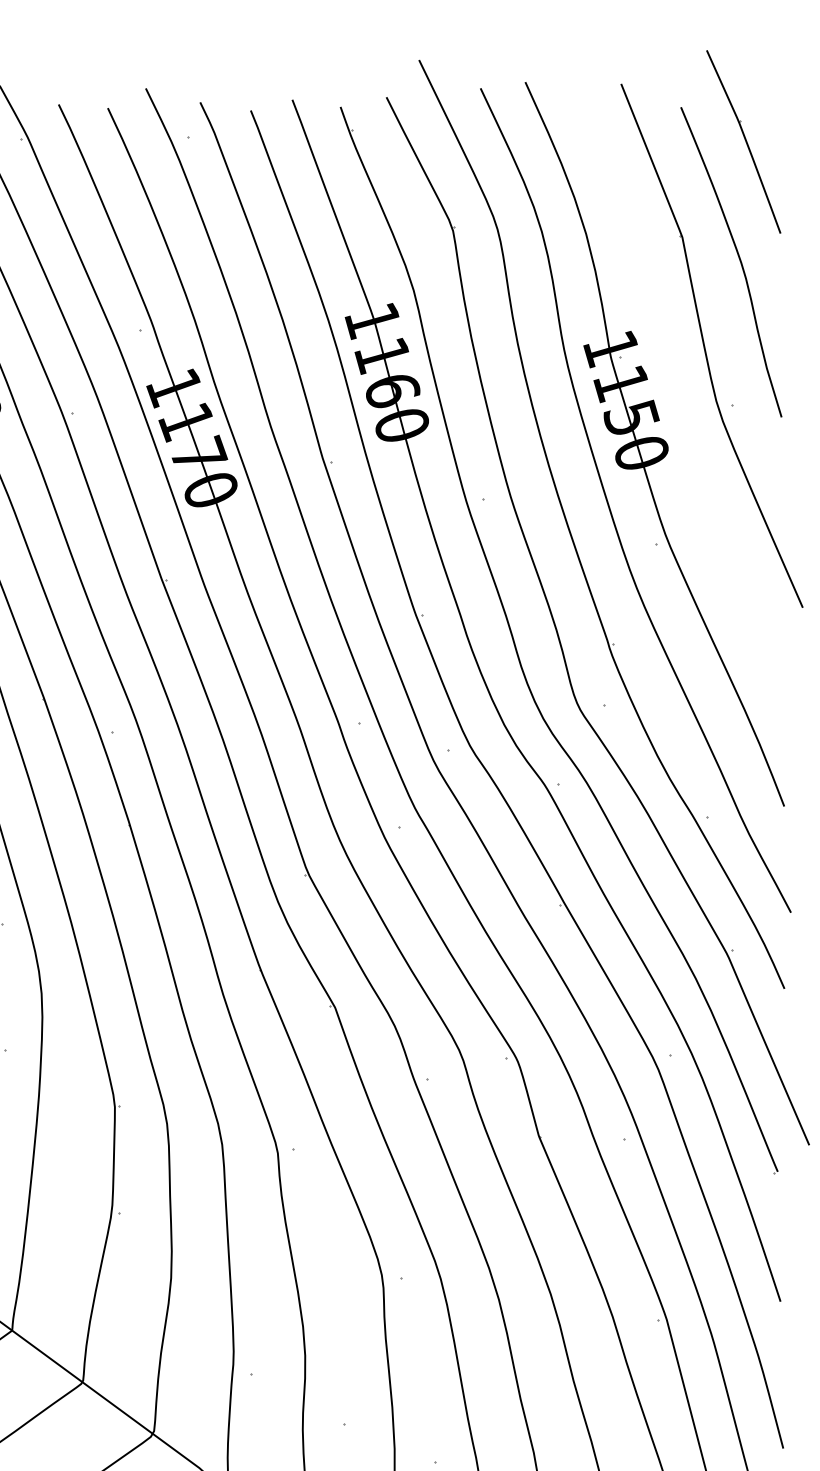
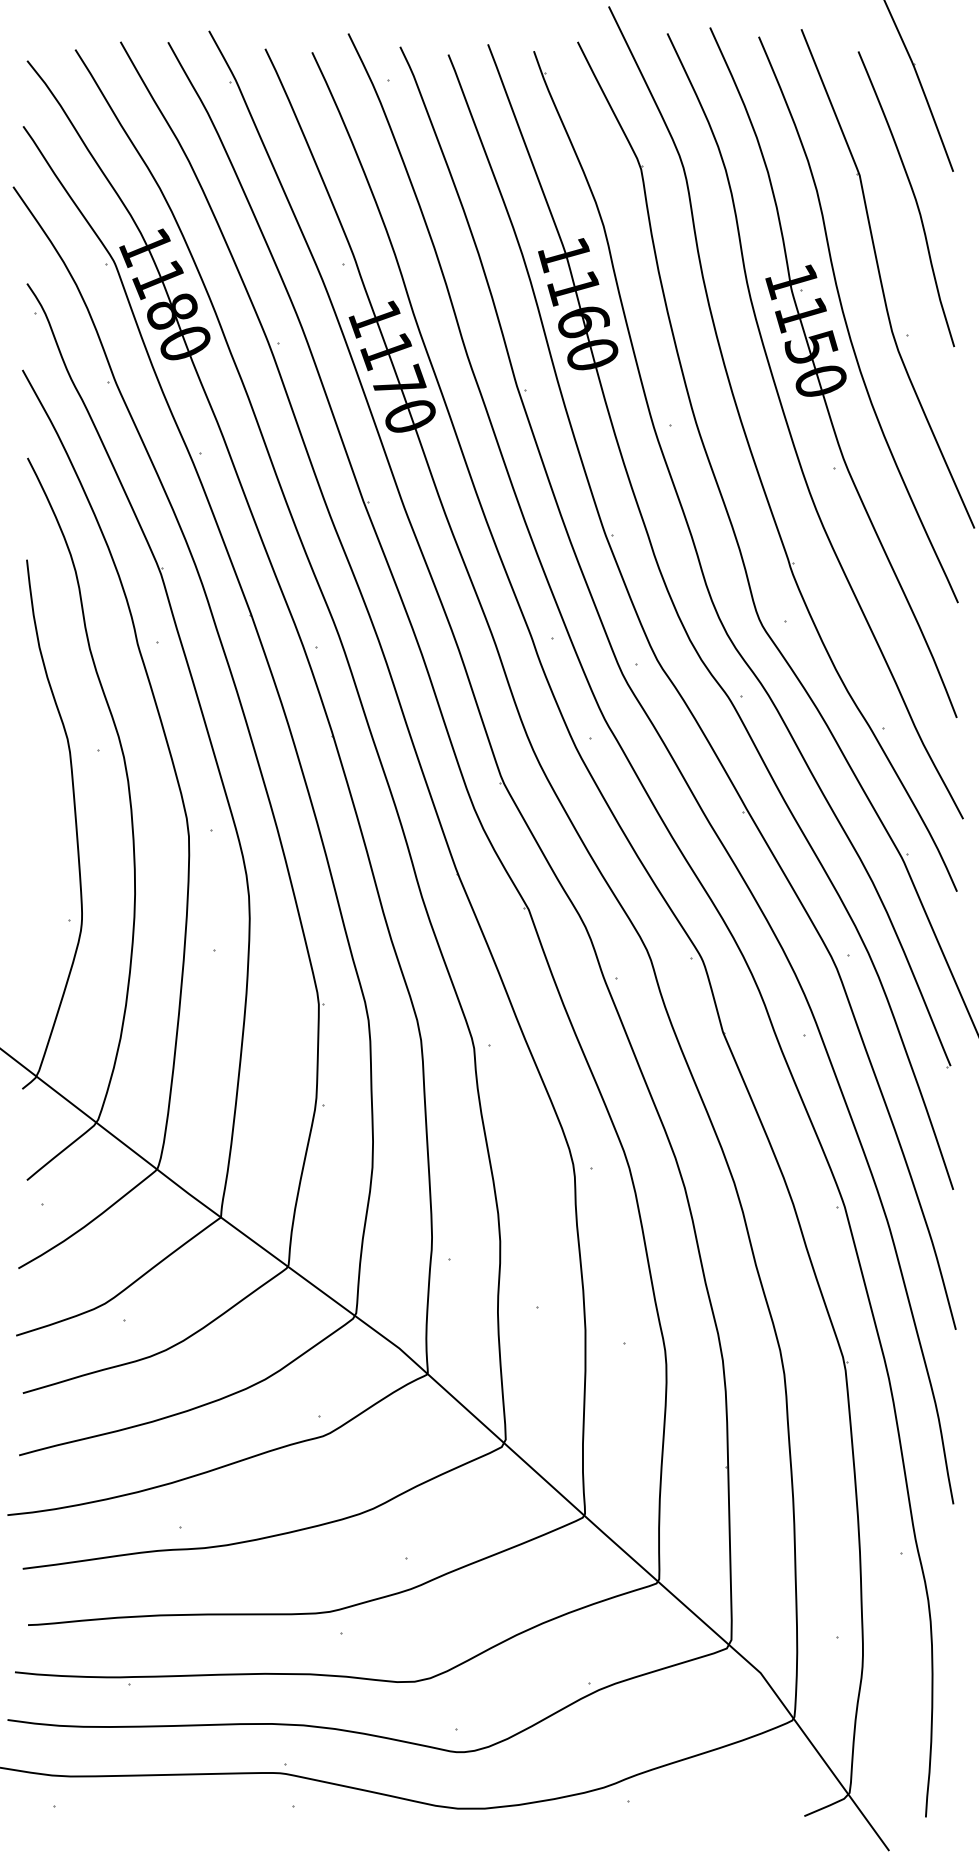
curve: (669, 392) -> (847, 323), added

